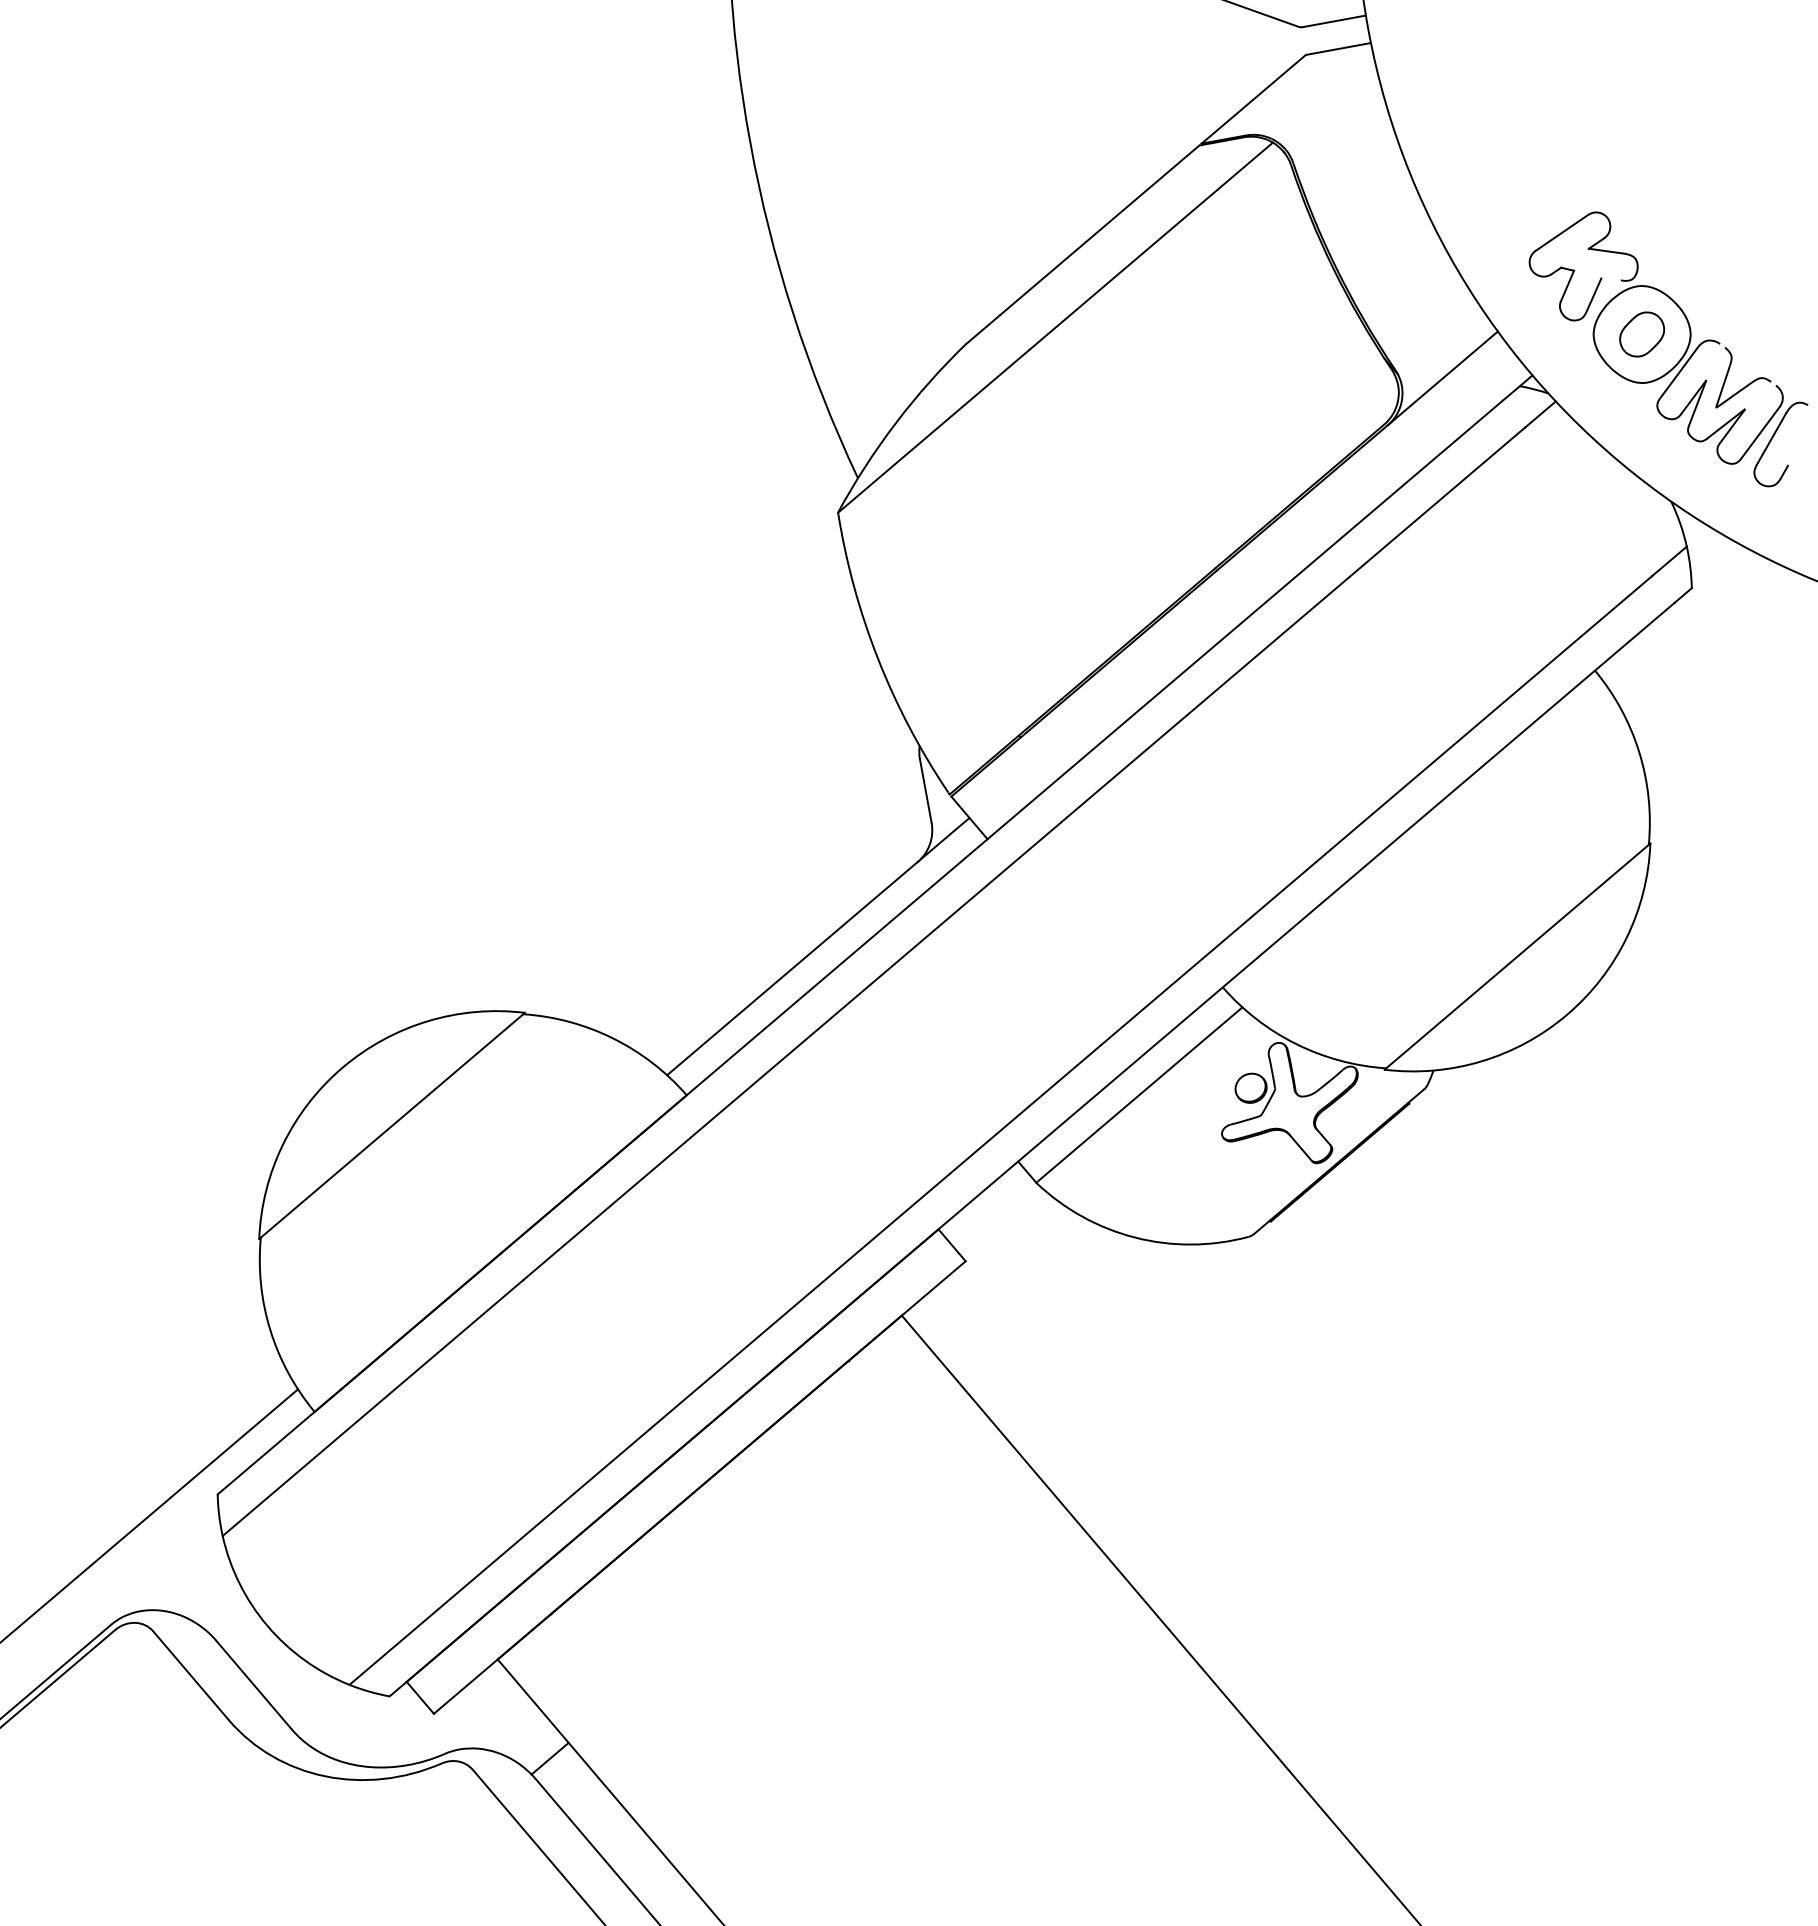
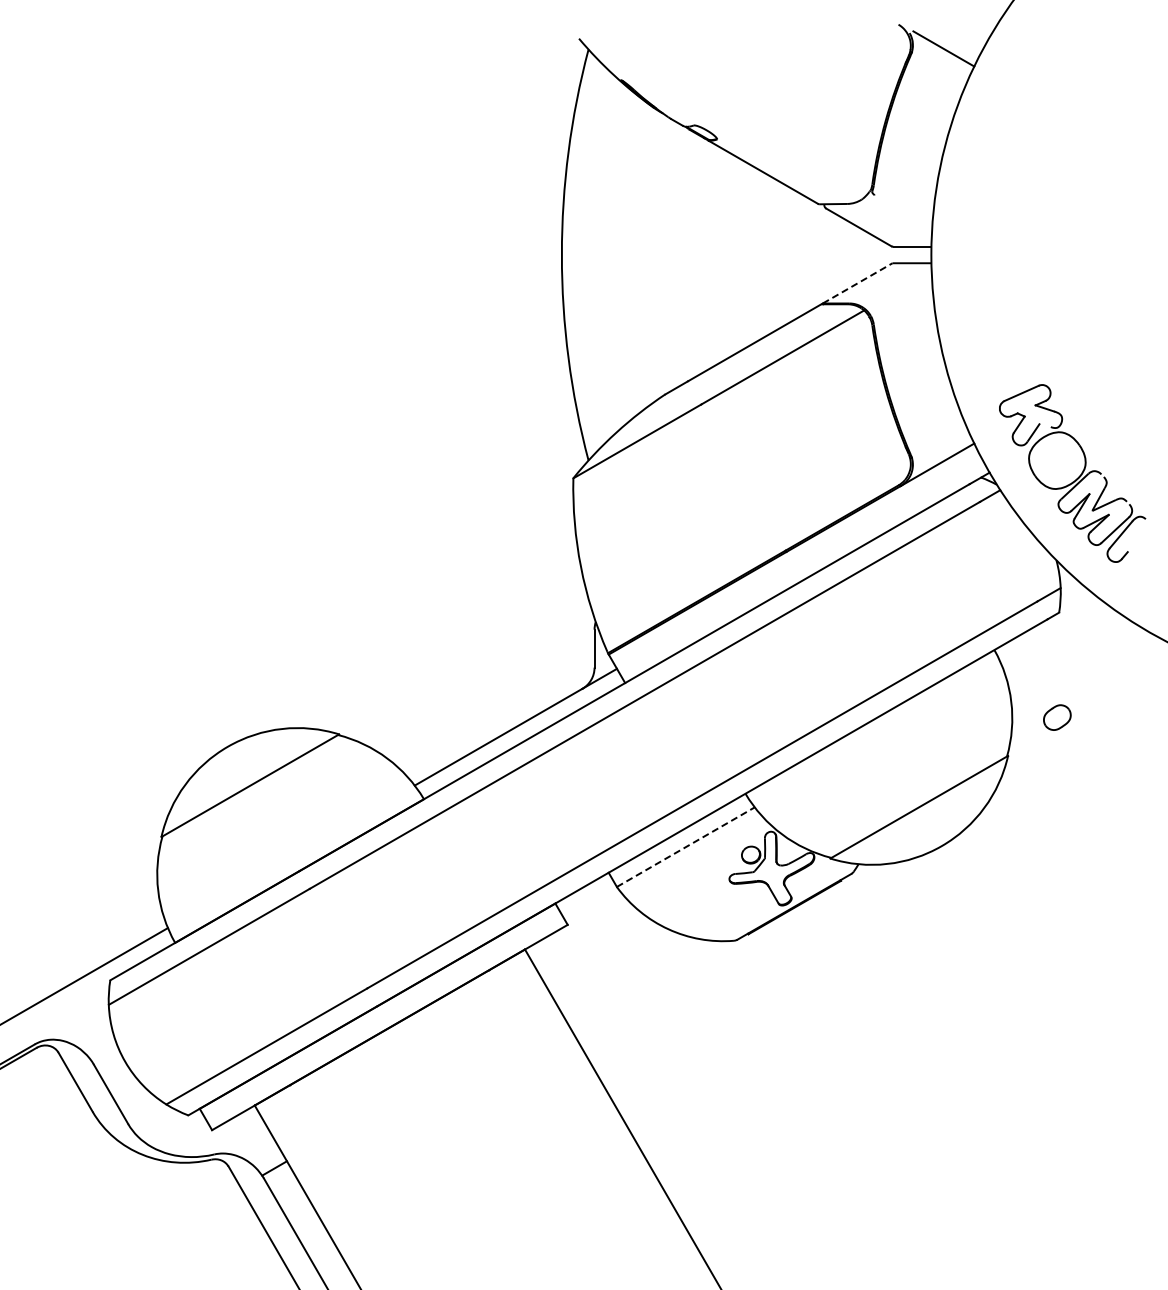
line: (1255, 99) -> (858, 283), solid -> dashed
part: (1642, 334) -> (1057, 717), moved
line: (1138, 1095) -> (685, 847), solid -> dashed

